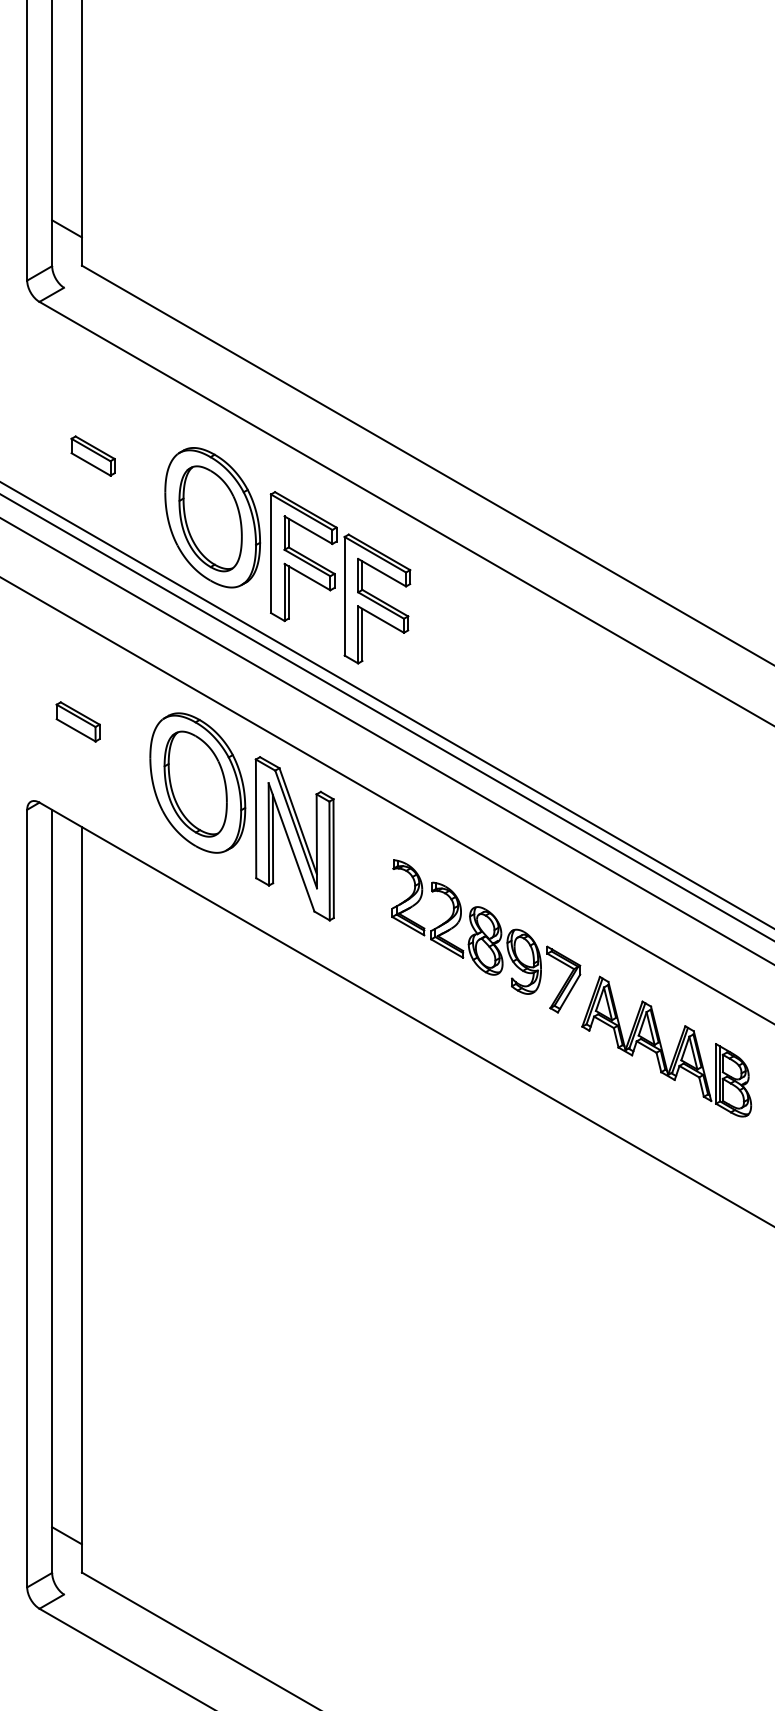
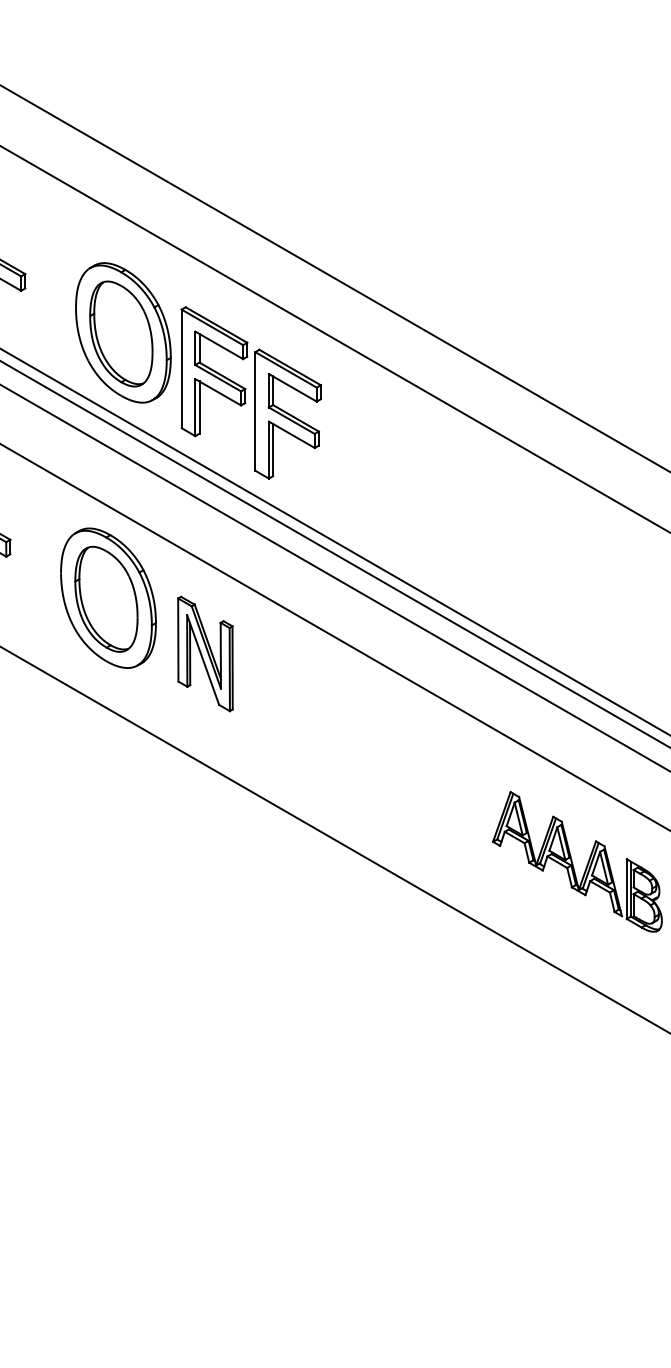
part: (294, 838) -> (205, 653), size x0.7
part: (486, 936) -> (397, 751), removed

